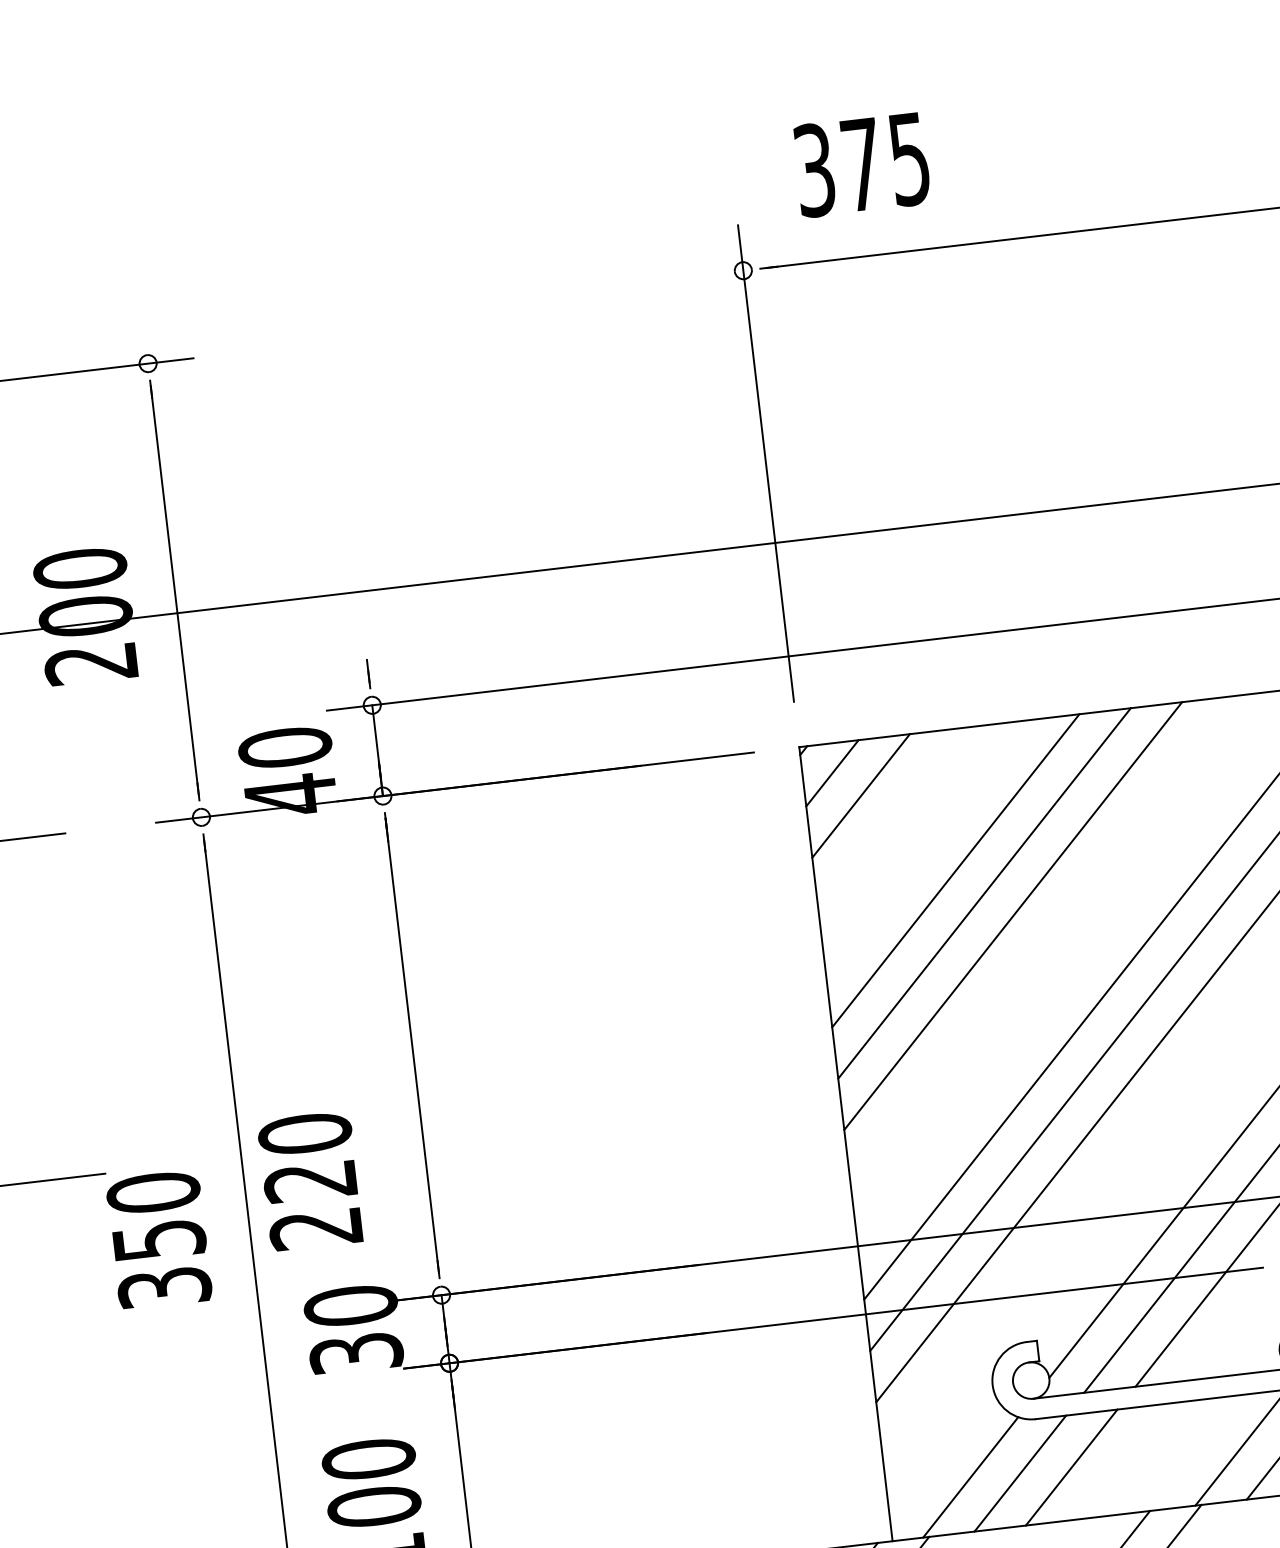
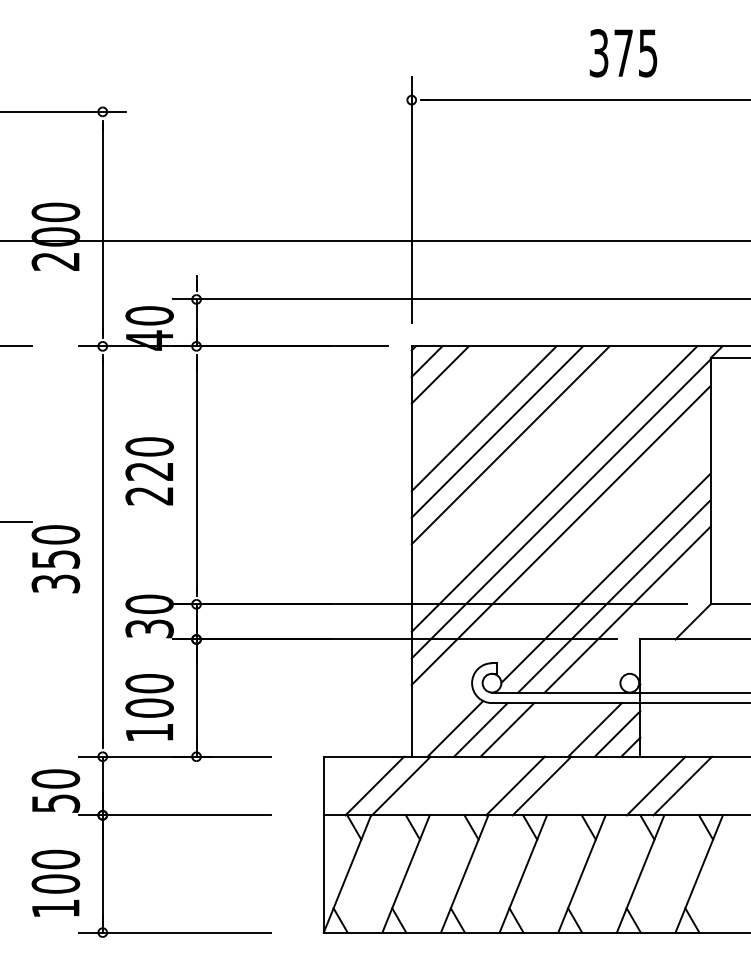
text: (861, 165) -> (623, 53), moved
text: (310, 1181) -> (149, 471), moved

